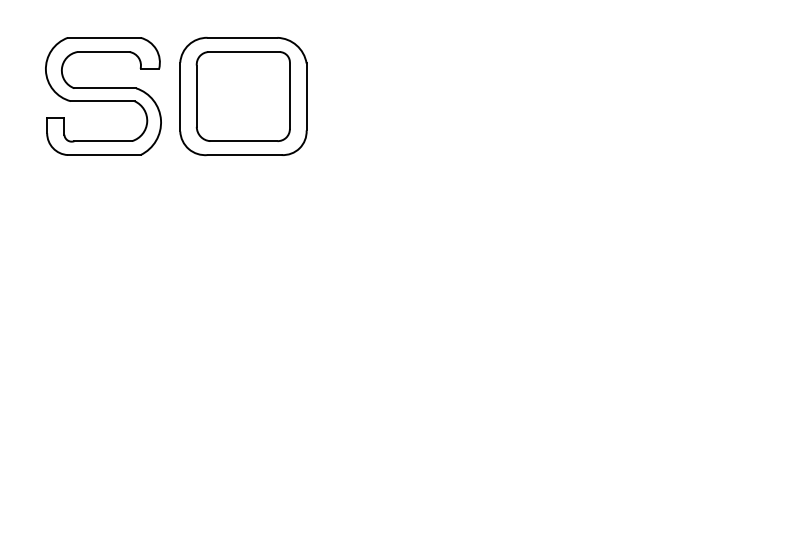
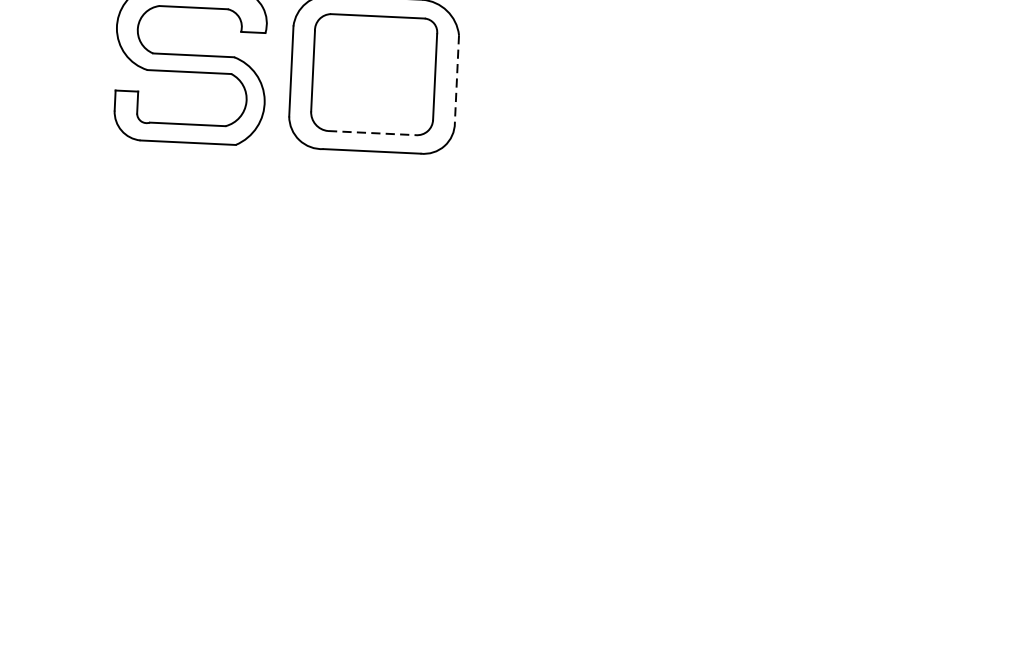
line: (306, 97) -> (456, 79), solid -> dashed
line: (243, 141) -> (371, 133), solid -> dashed

